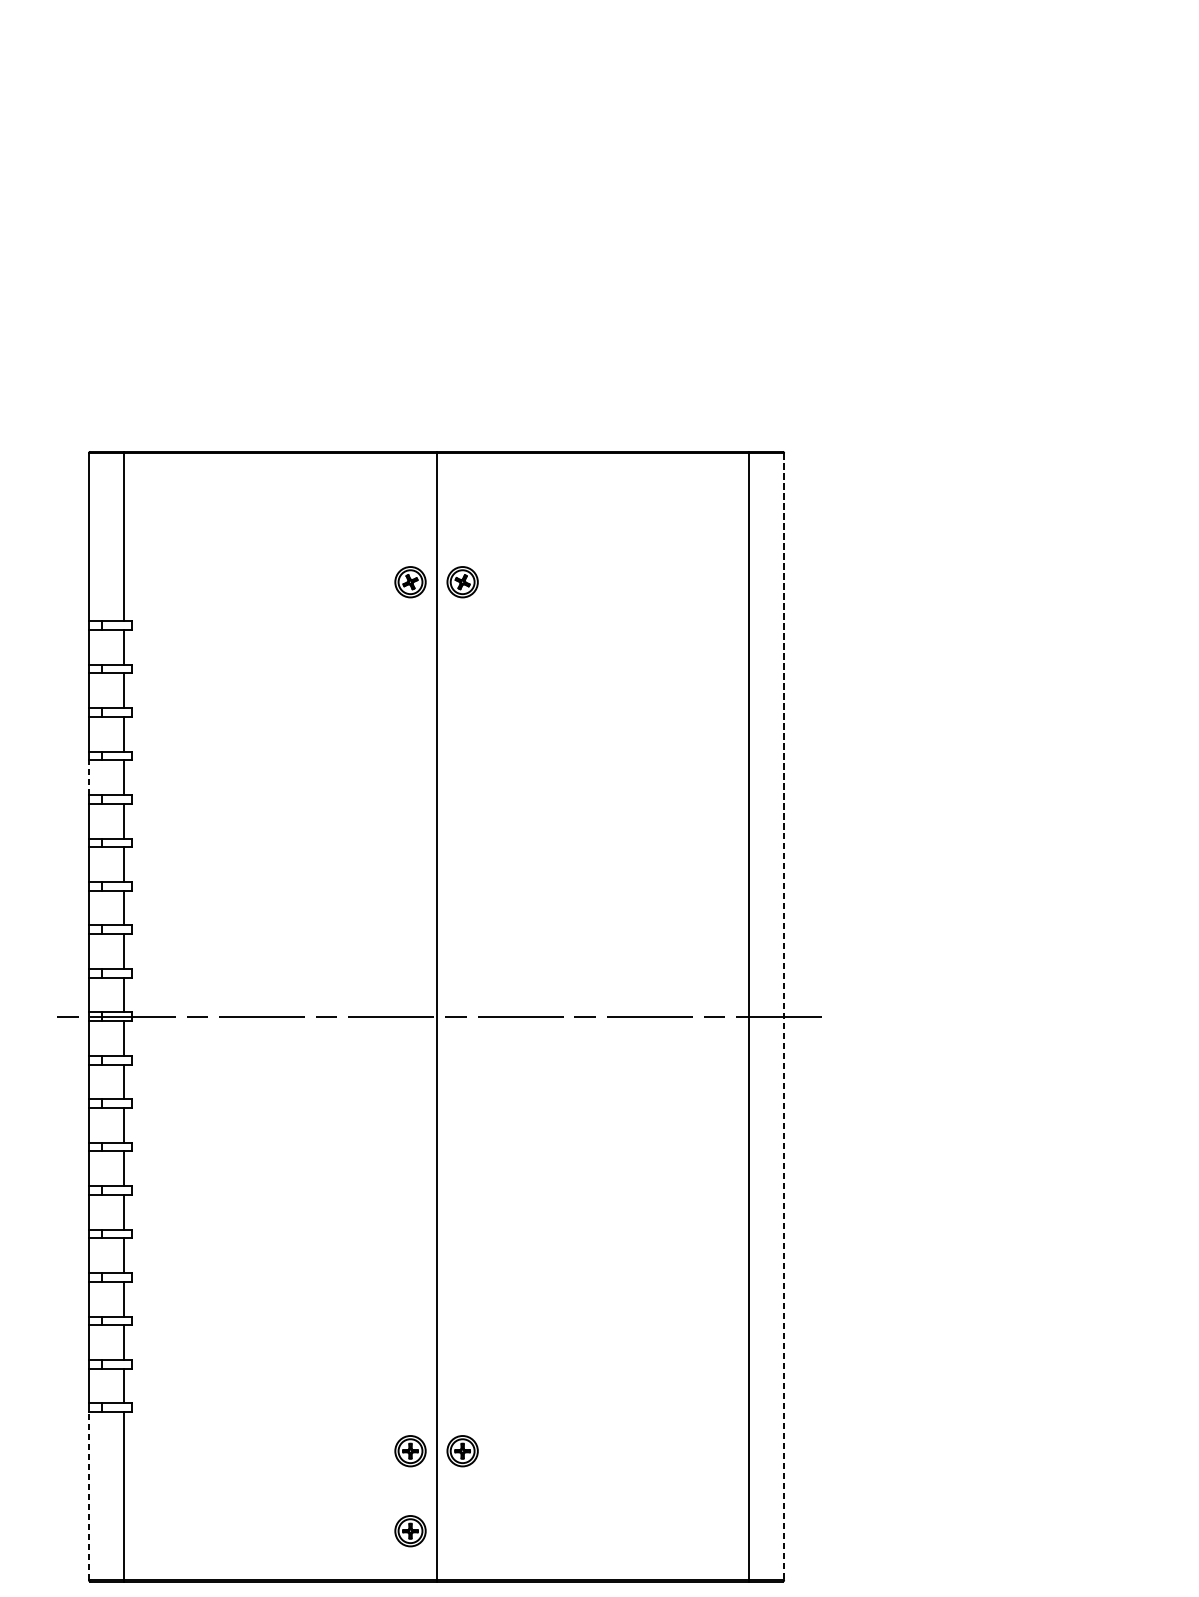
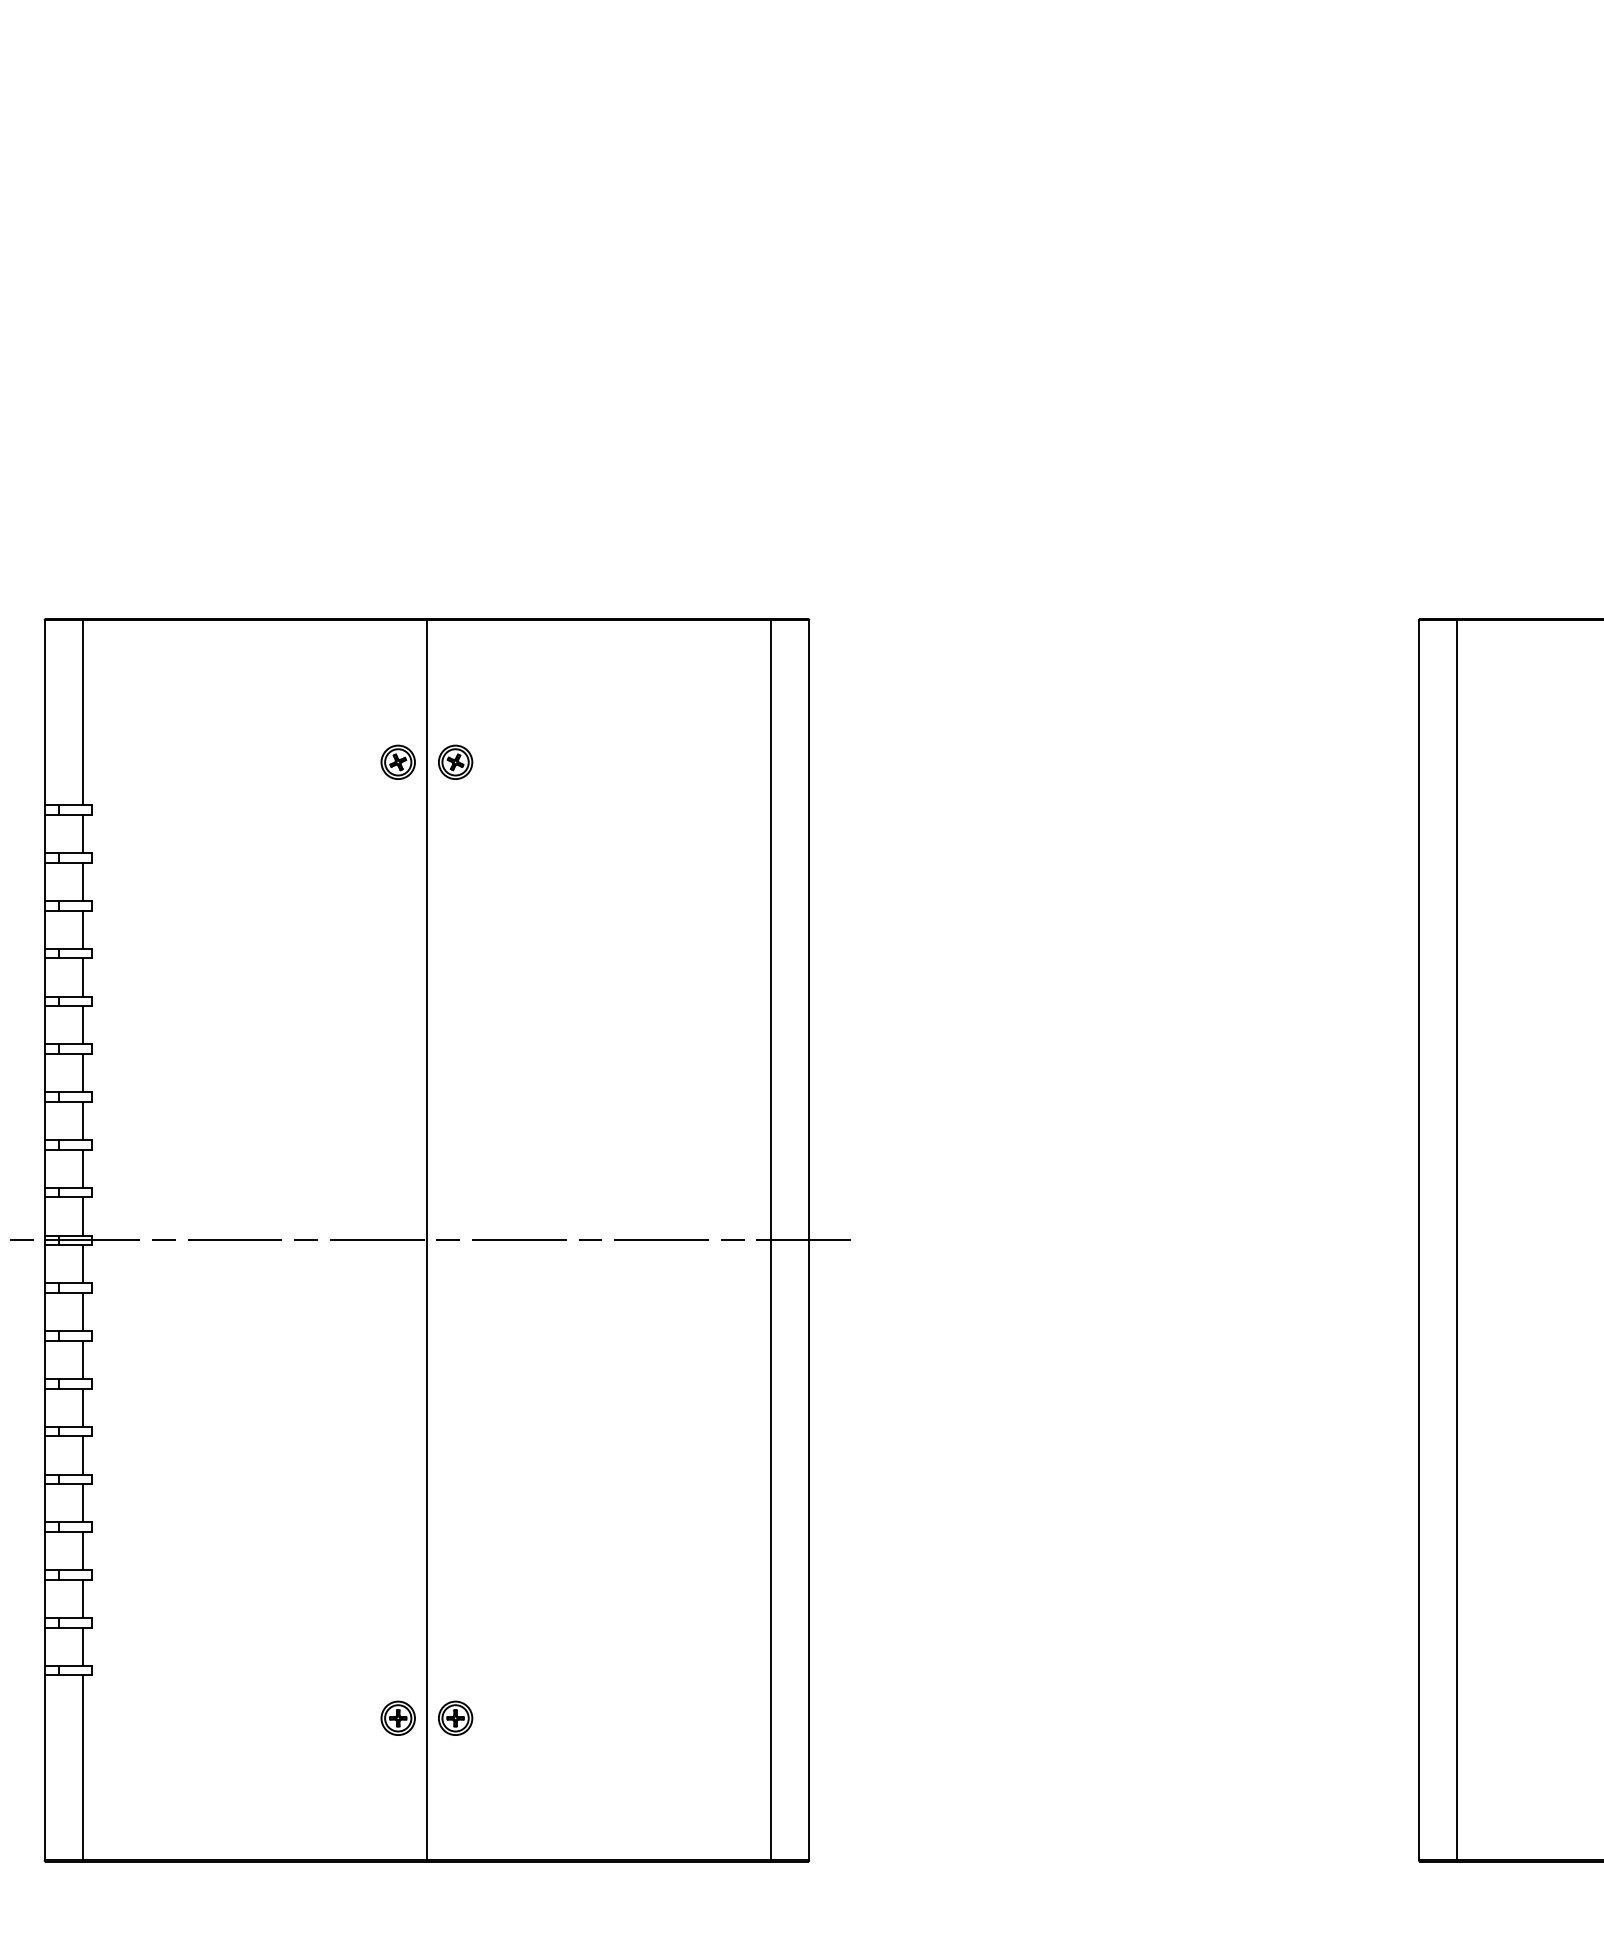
line: (88, 776) -> (44, 976), dashed -> solid
line: (784, 1016) -> (809, 1240), dashed -> solid
line: (88, 1495) -> (44, 1767), dashed -> solid
part: (409, 1530) -> (397, 1805), removed

